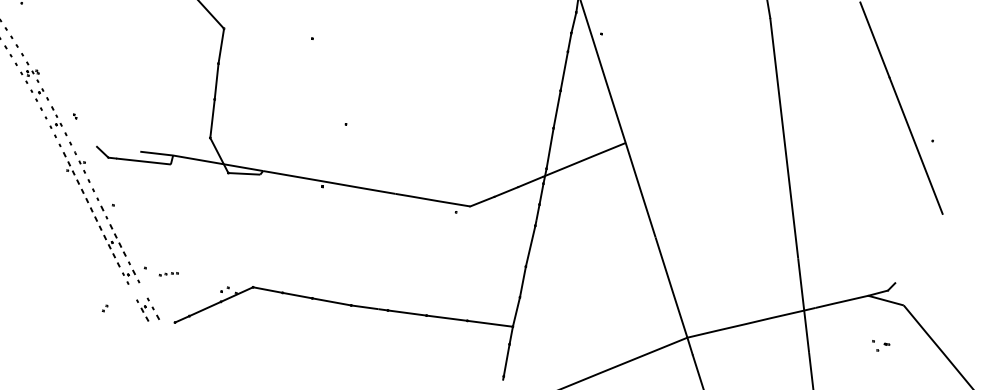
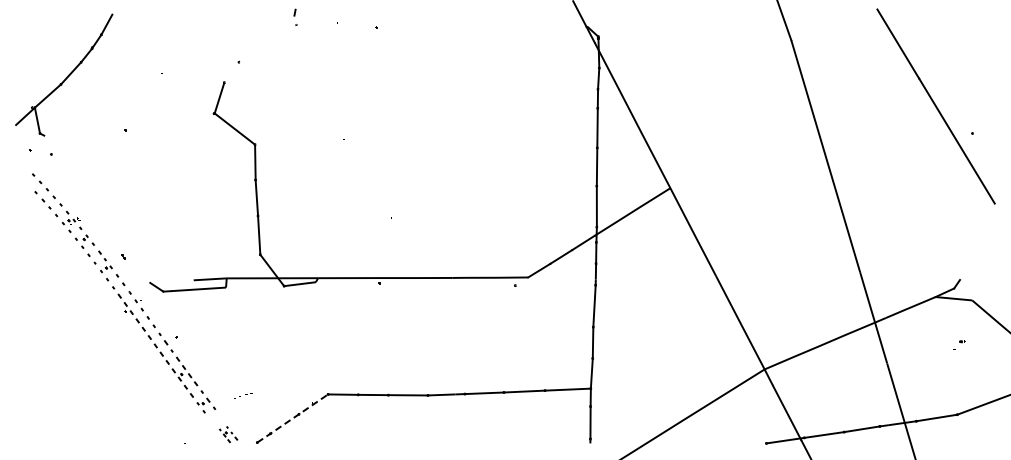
line: (214, 305) -> (293, 418), solid -> dashed
part: (148, 309) -> (228, 434), size x0.7

